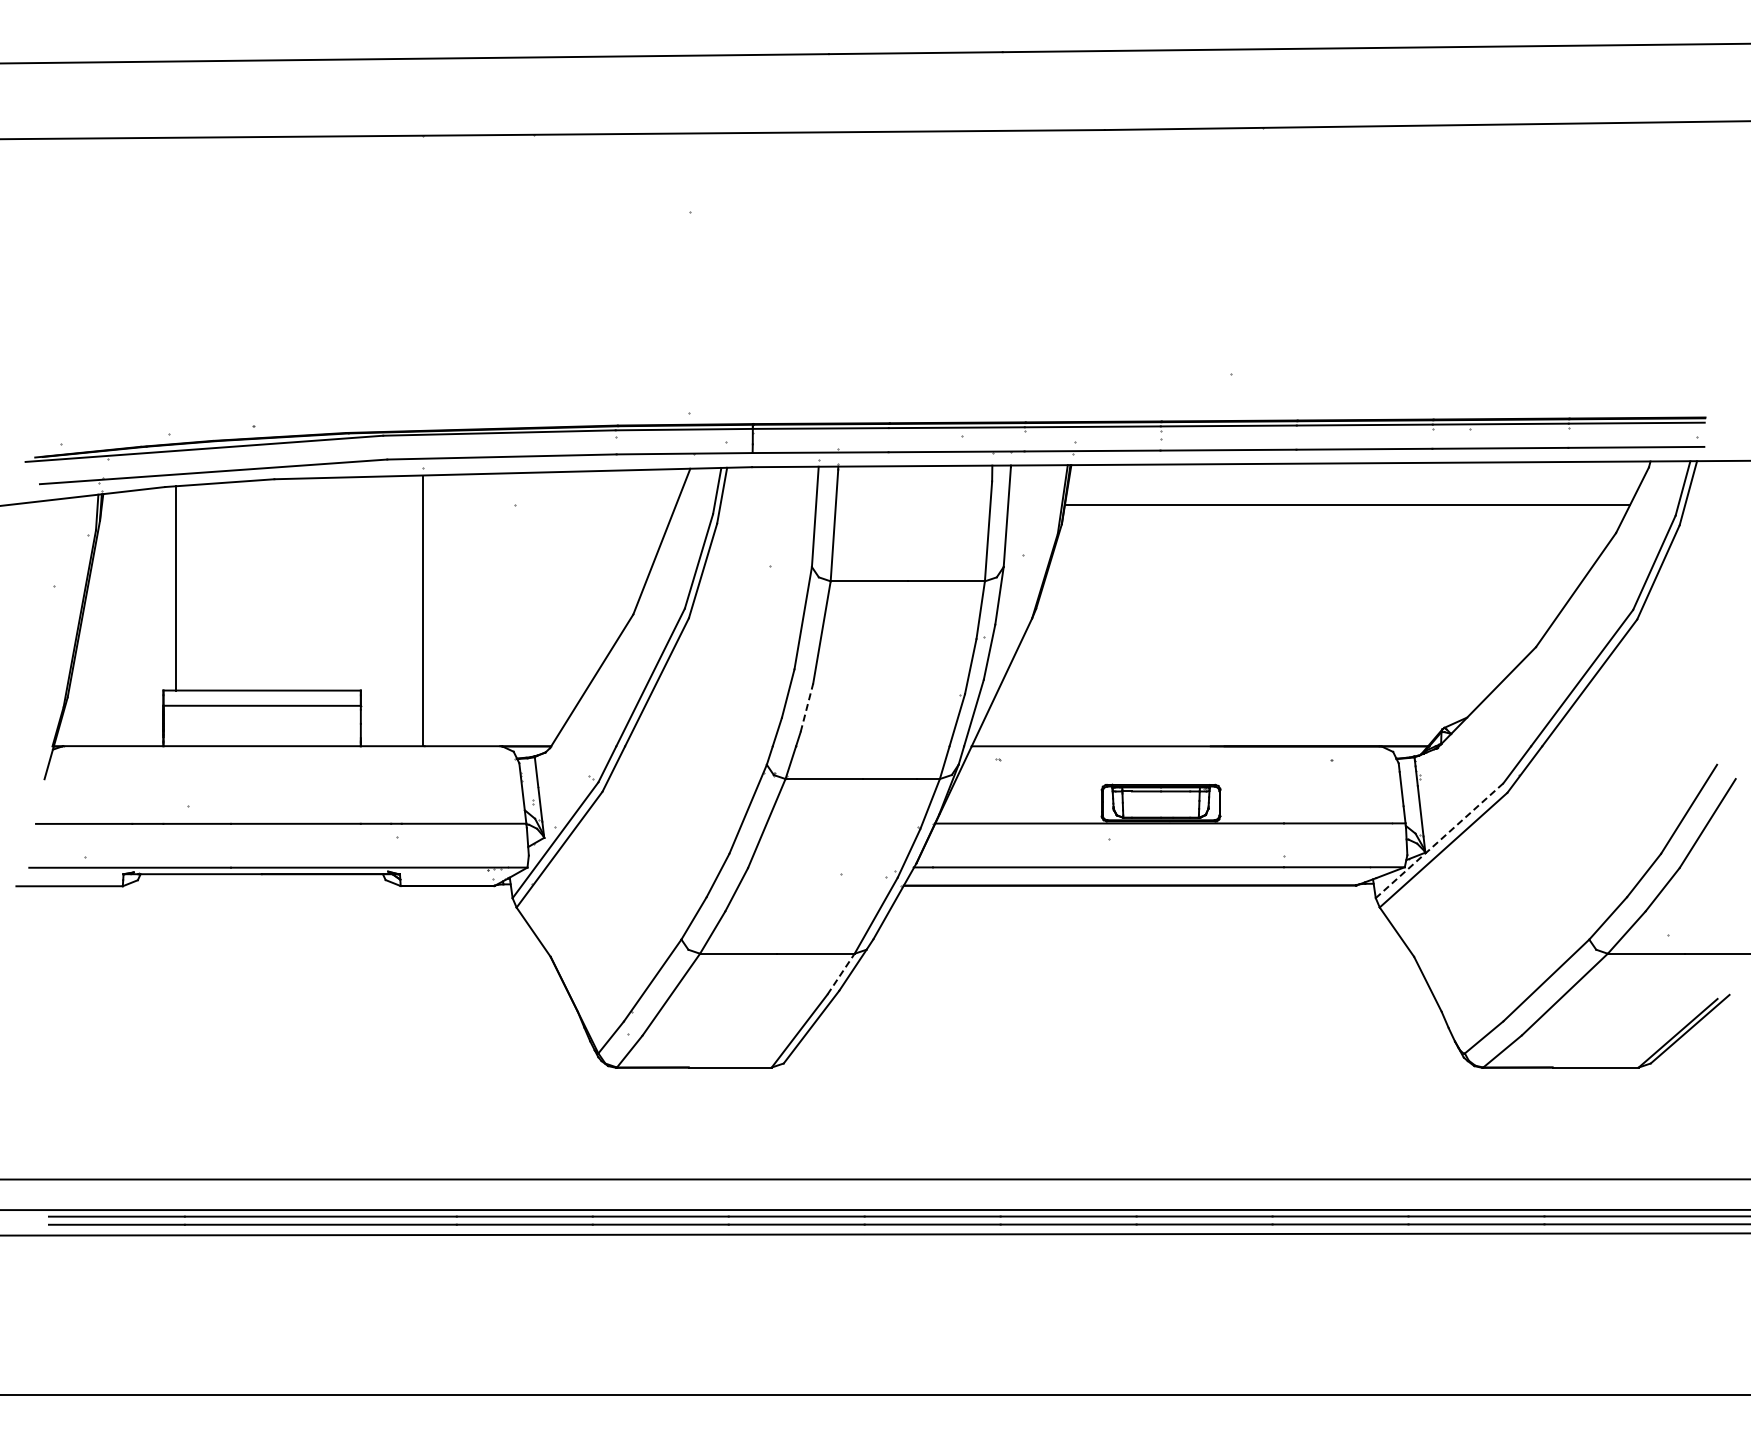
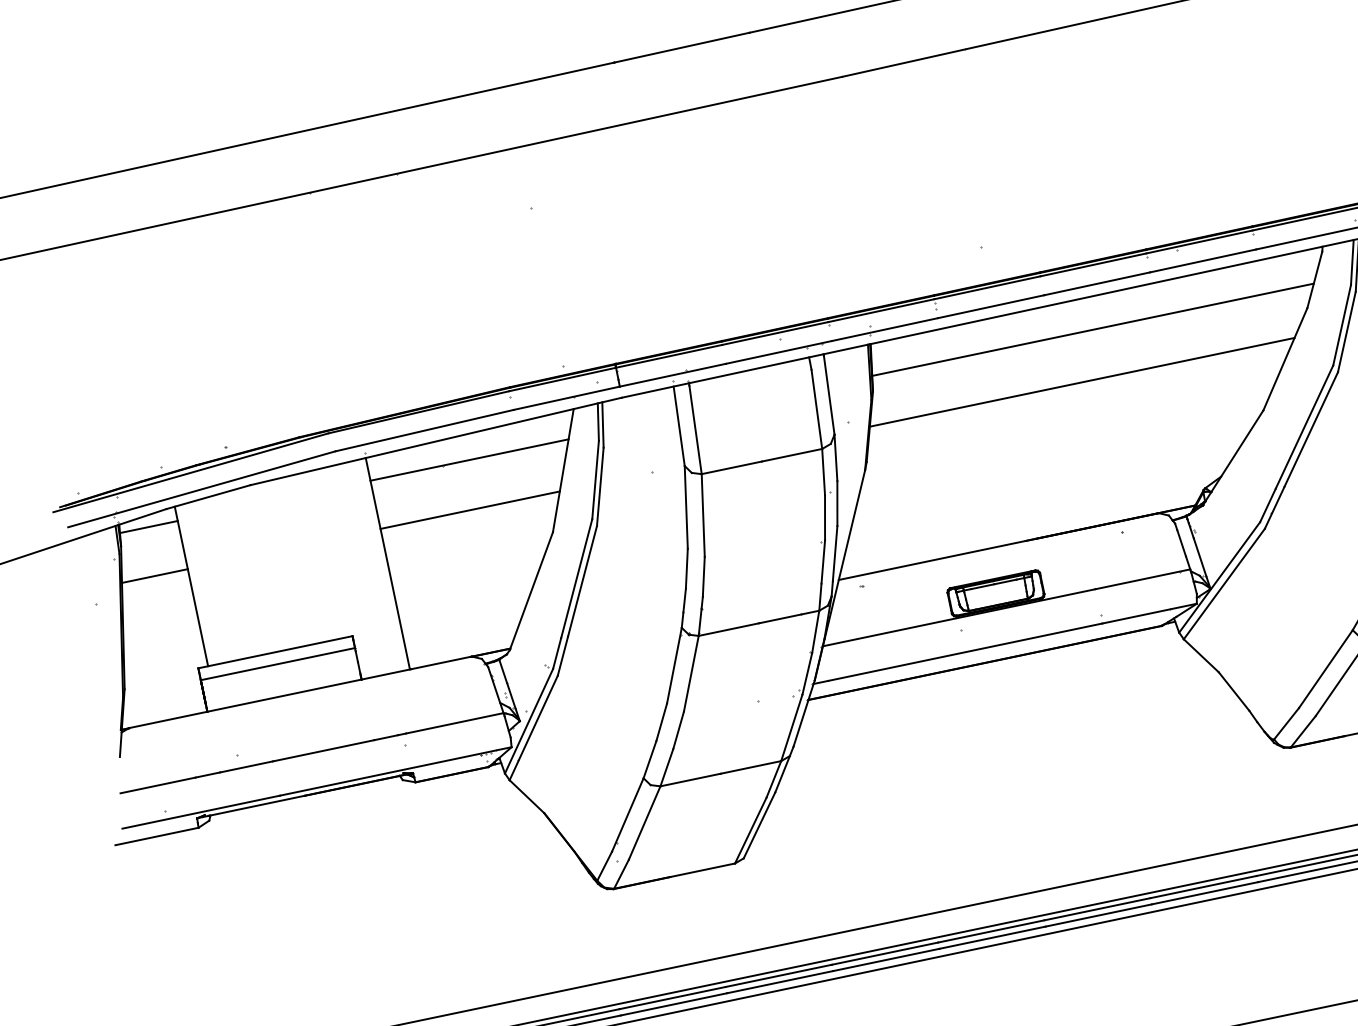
line: (138, 504) -> (148, 527), added
line: (549, 504) -> (469, 459), added
line: (133, 566) -> (154, 576), added
line: (537, 566) -> (470, 510), added
line: (1320, 566) -> (1081, 382), added
line: (807, 707) -> (704, 576), dashed -> solid
line: (1439, 840) -> (1219, 577), dashed -> solid
line: (841, 974) -> (774, 779), dashed -> solid

